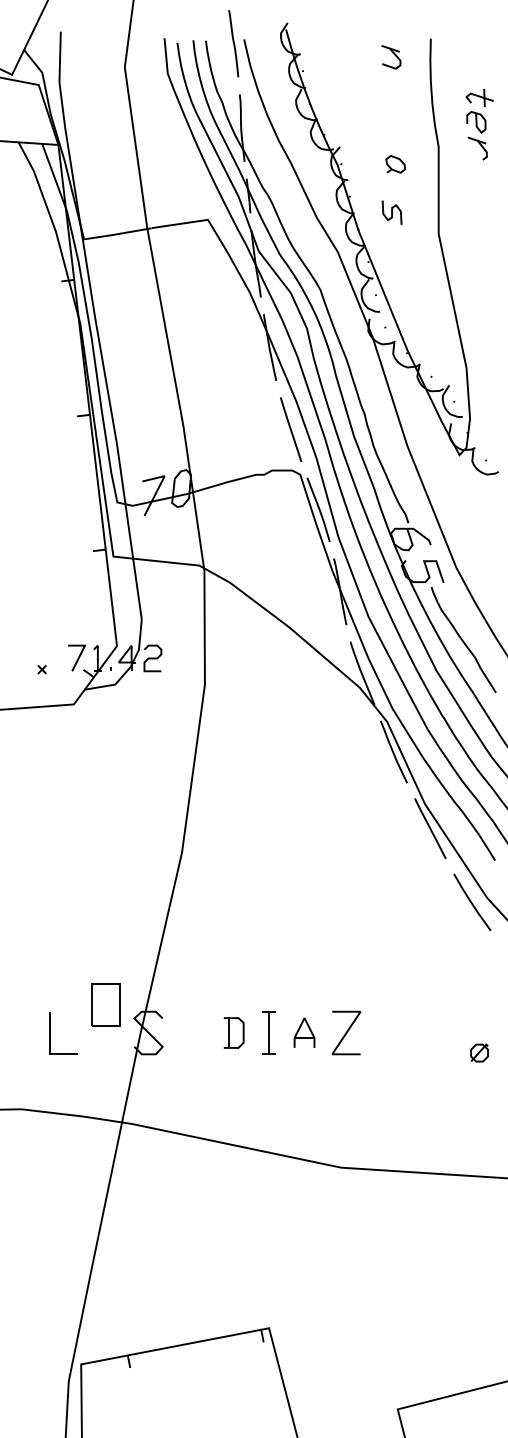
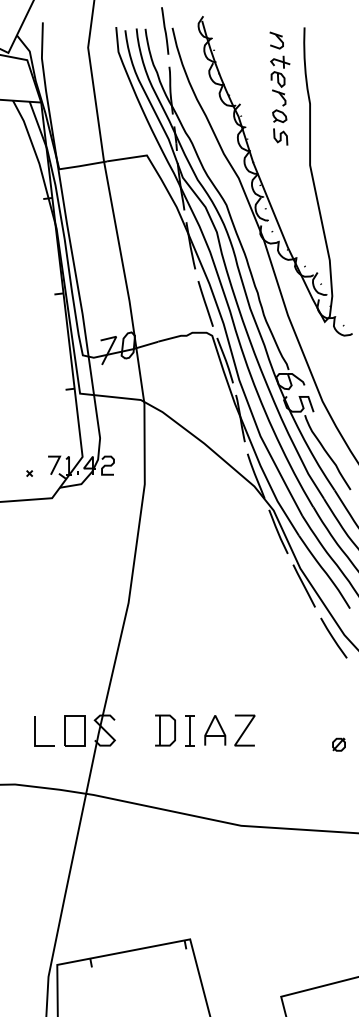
part: (479, 124) -> (280, 80), moved
curve: (391, 212) -> (280, 136), moved
part: (105, 1004) -> (74, 730), moved
part: (233, 1032) -> (165, 730), size x1.43
part: (304, 1032) -> (215, 730), size x1.43

